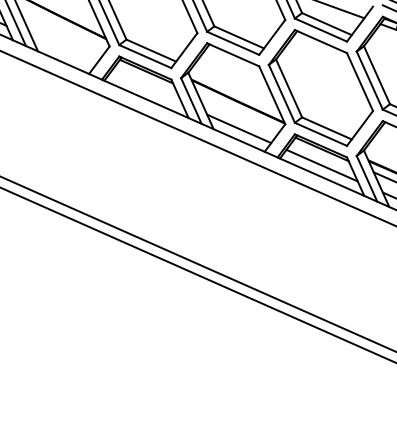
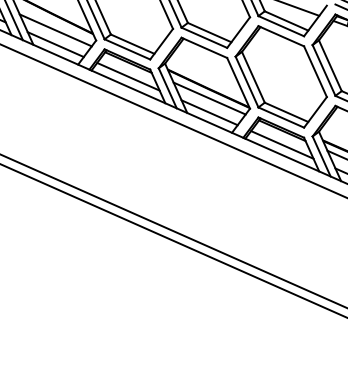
line: (63, 35) -> (55, 30), added
line: (63, 50) -> (55, 44), added
line: (146, 87) -> (128, 76), added
line: (239, 112) -> (209, 98), added

